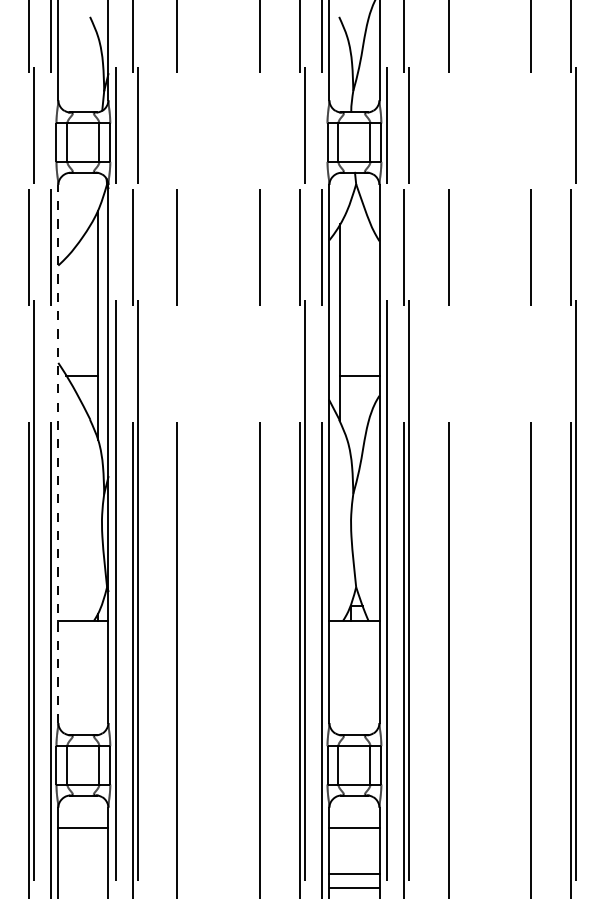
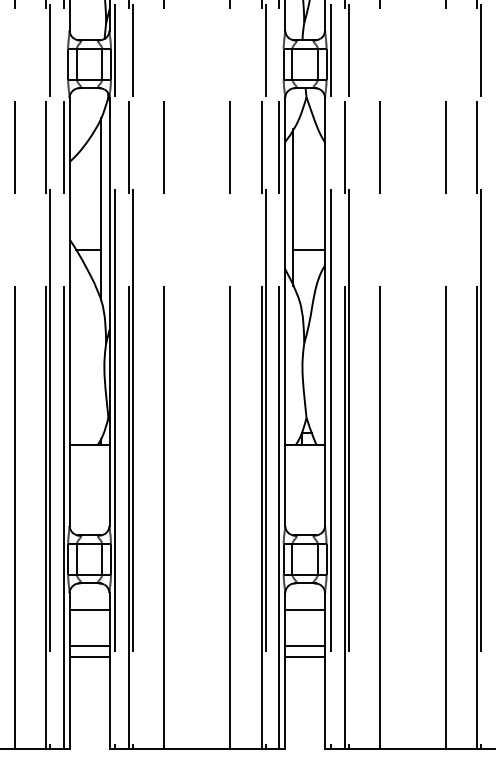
line: (58, 453) -> (69, 311), dashed -> solid
line: (83, 873) -> (89, 645), added
line: (83, 888) -> (89, 657), added

